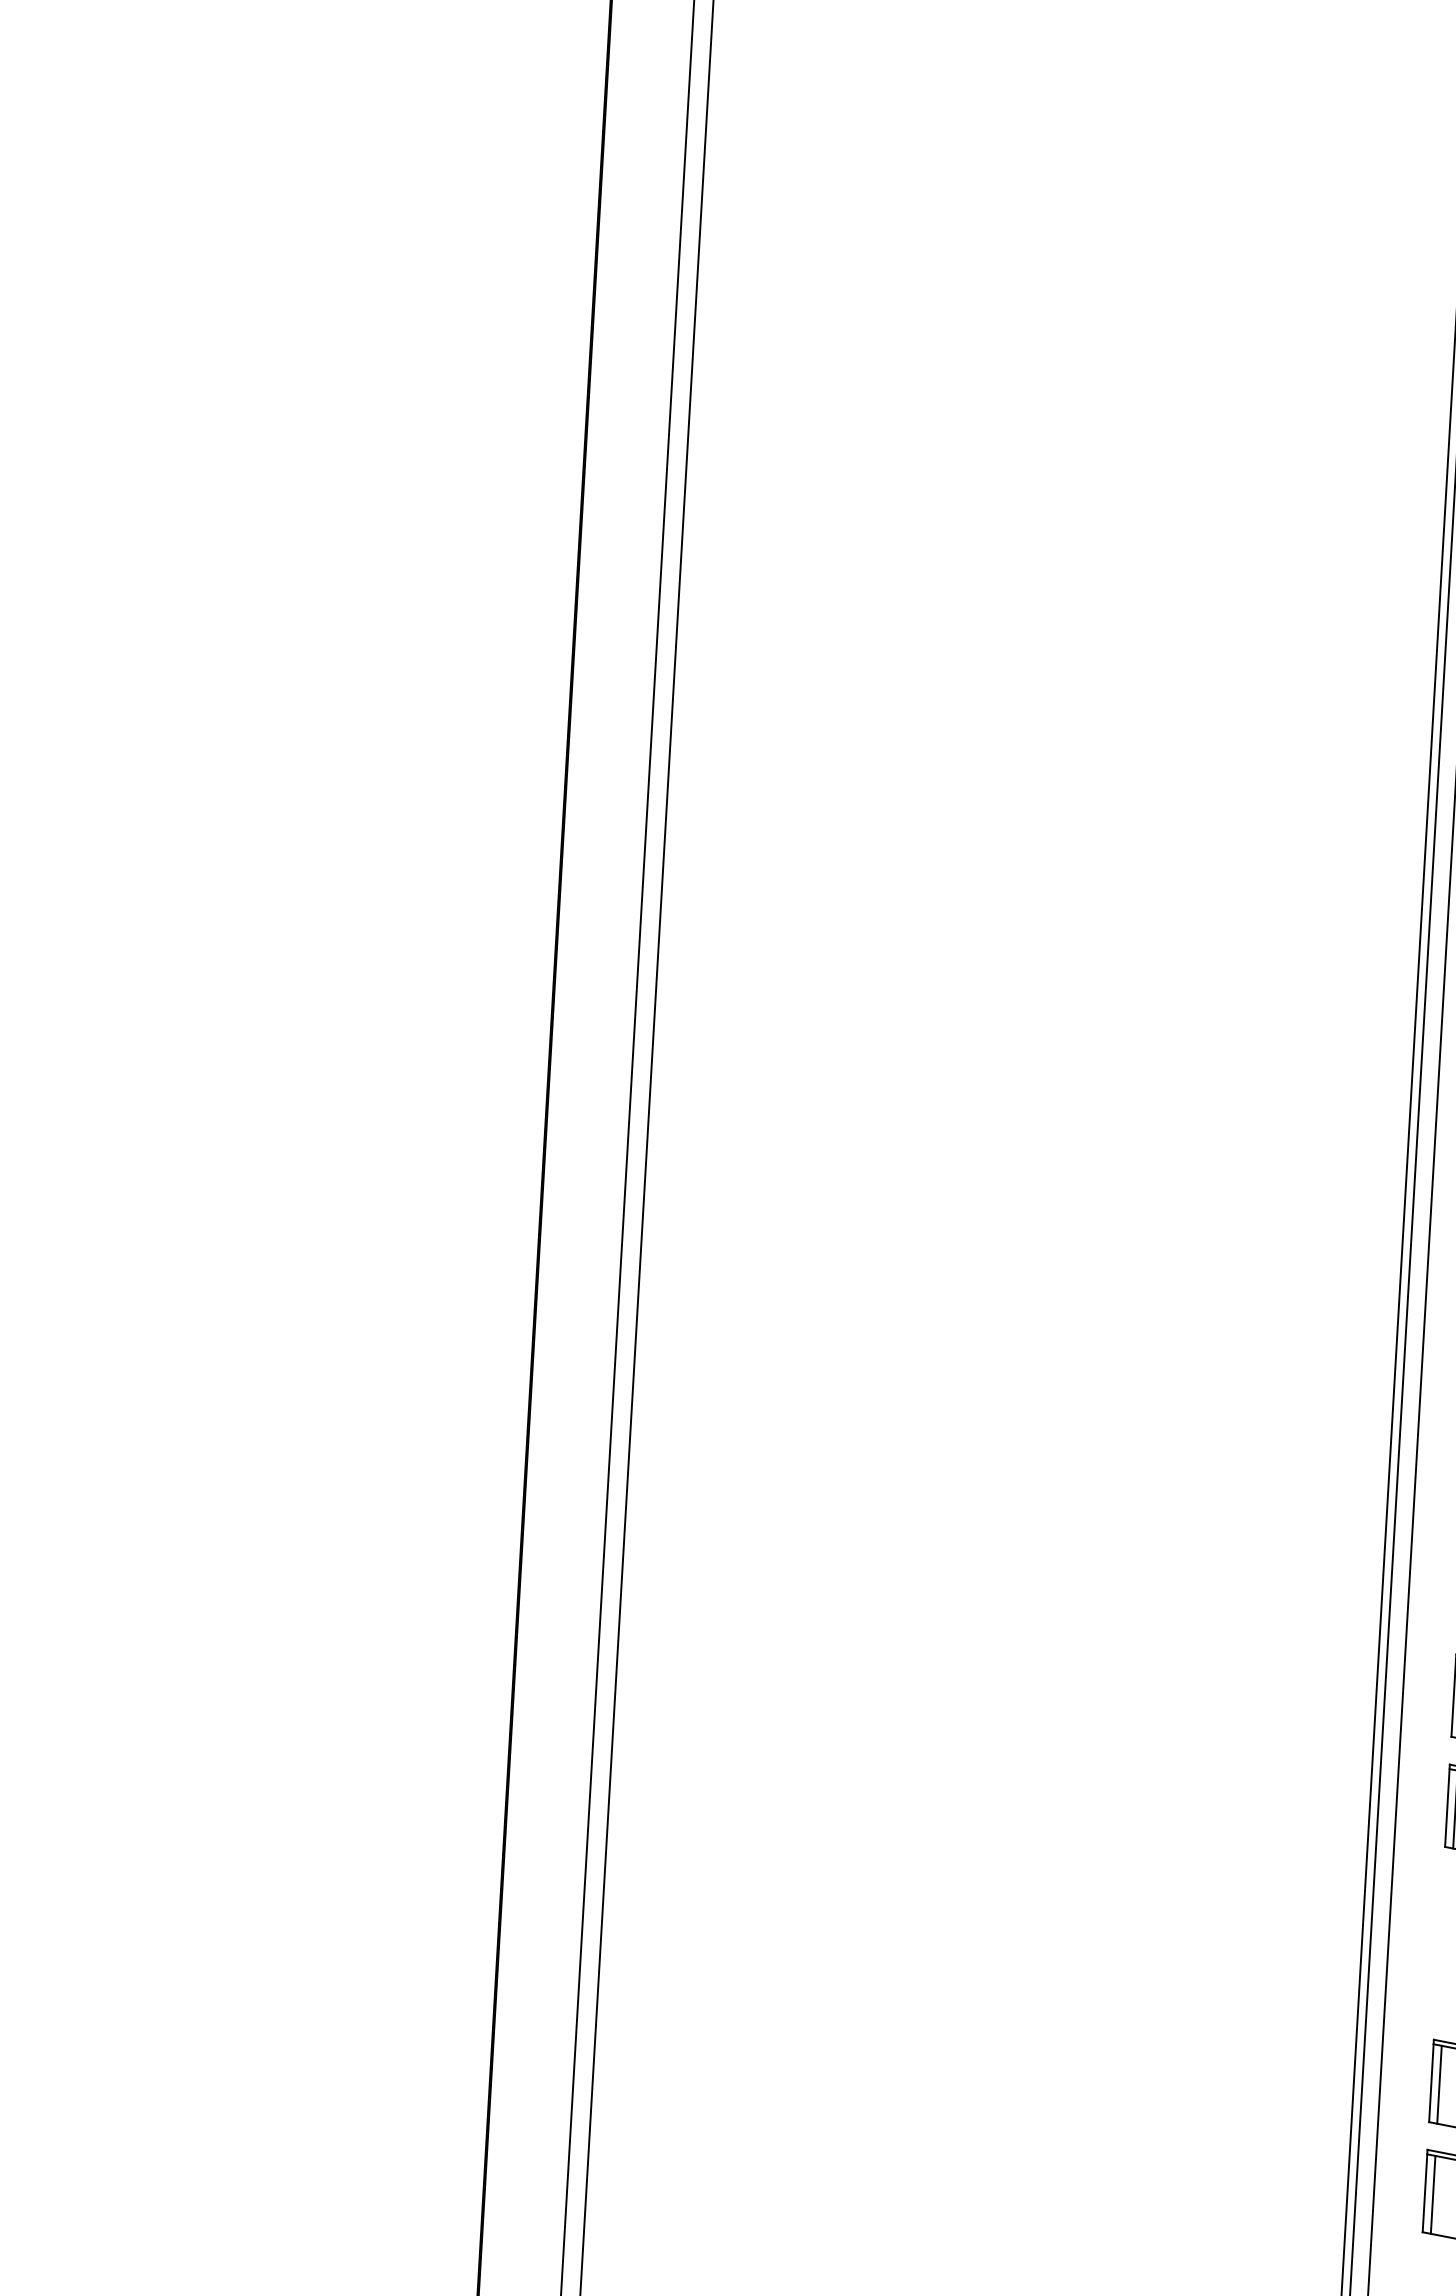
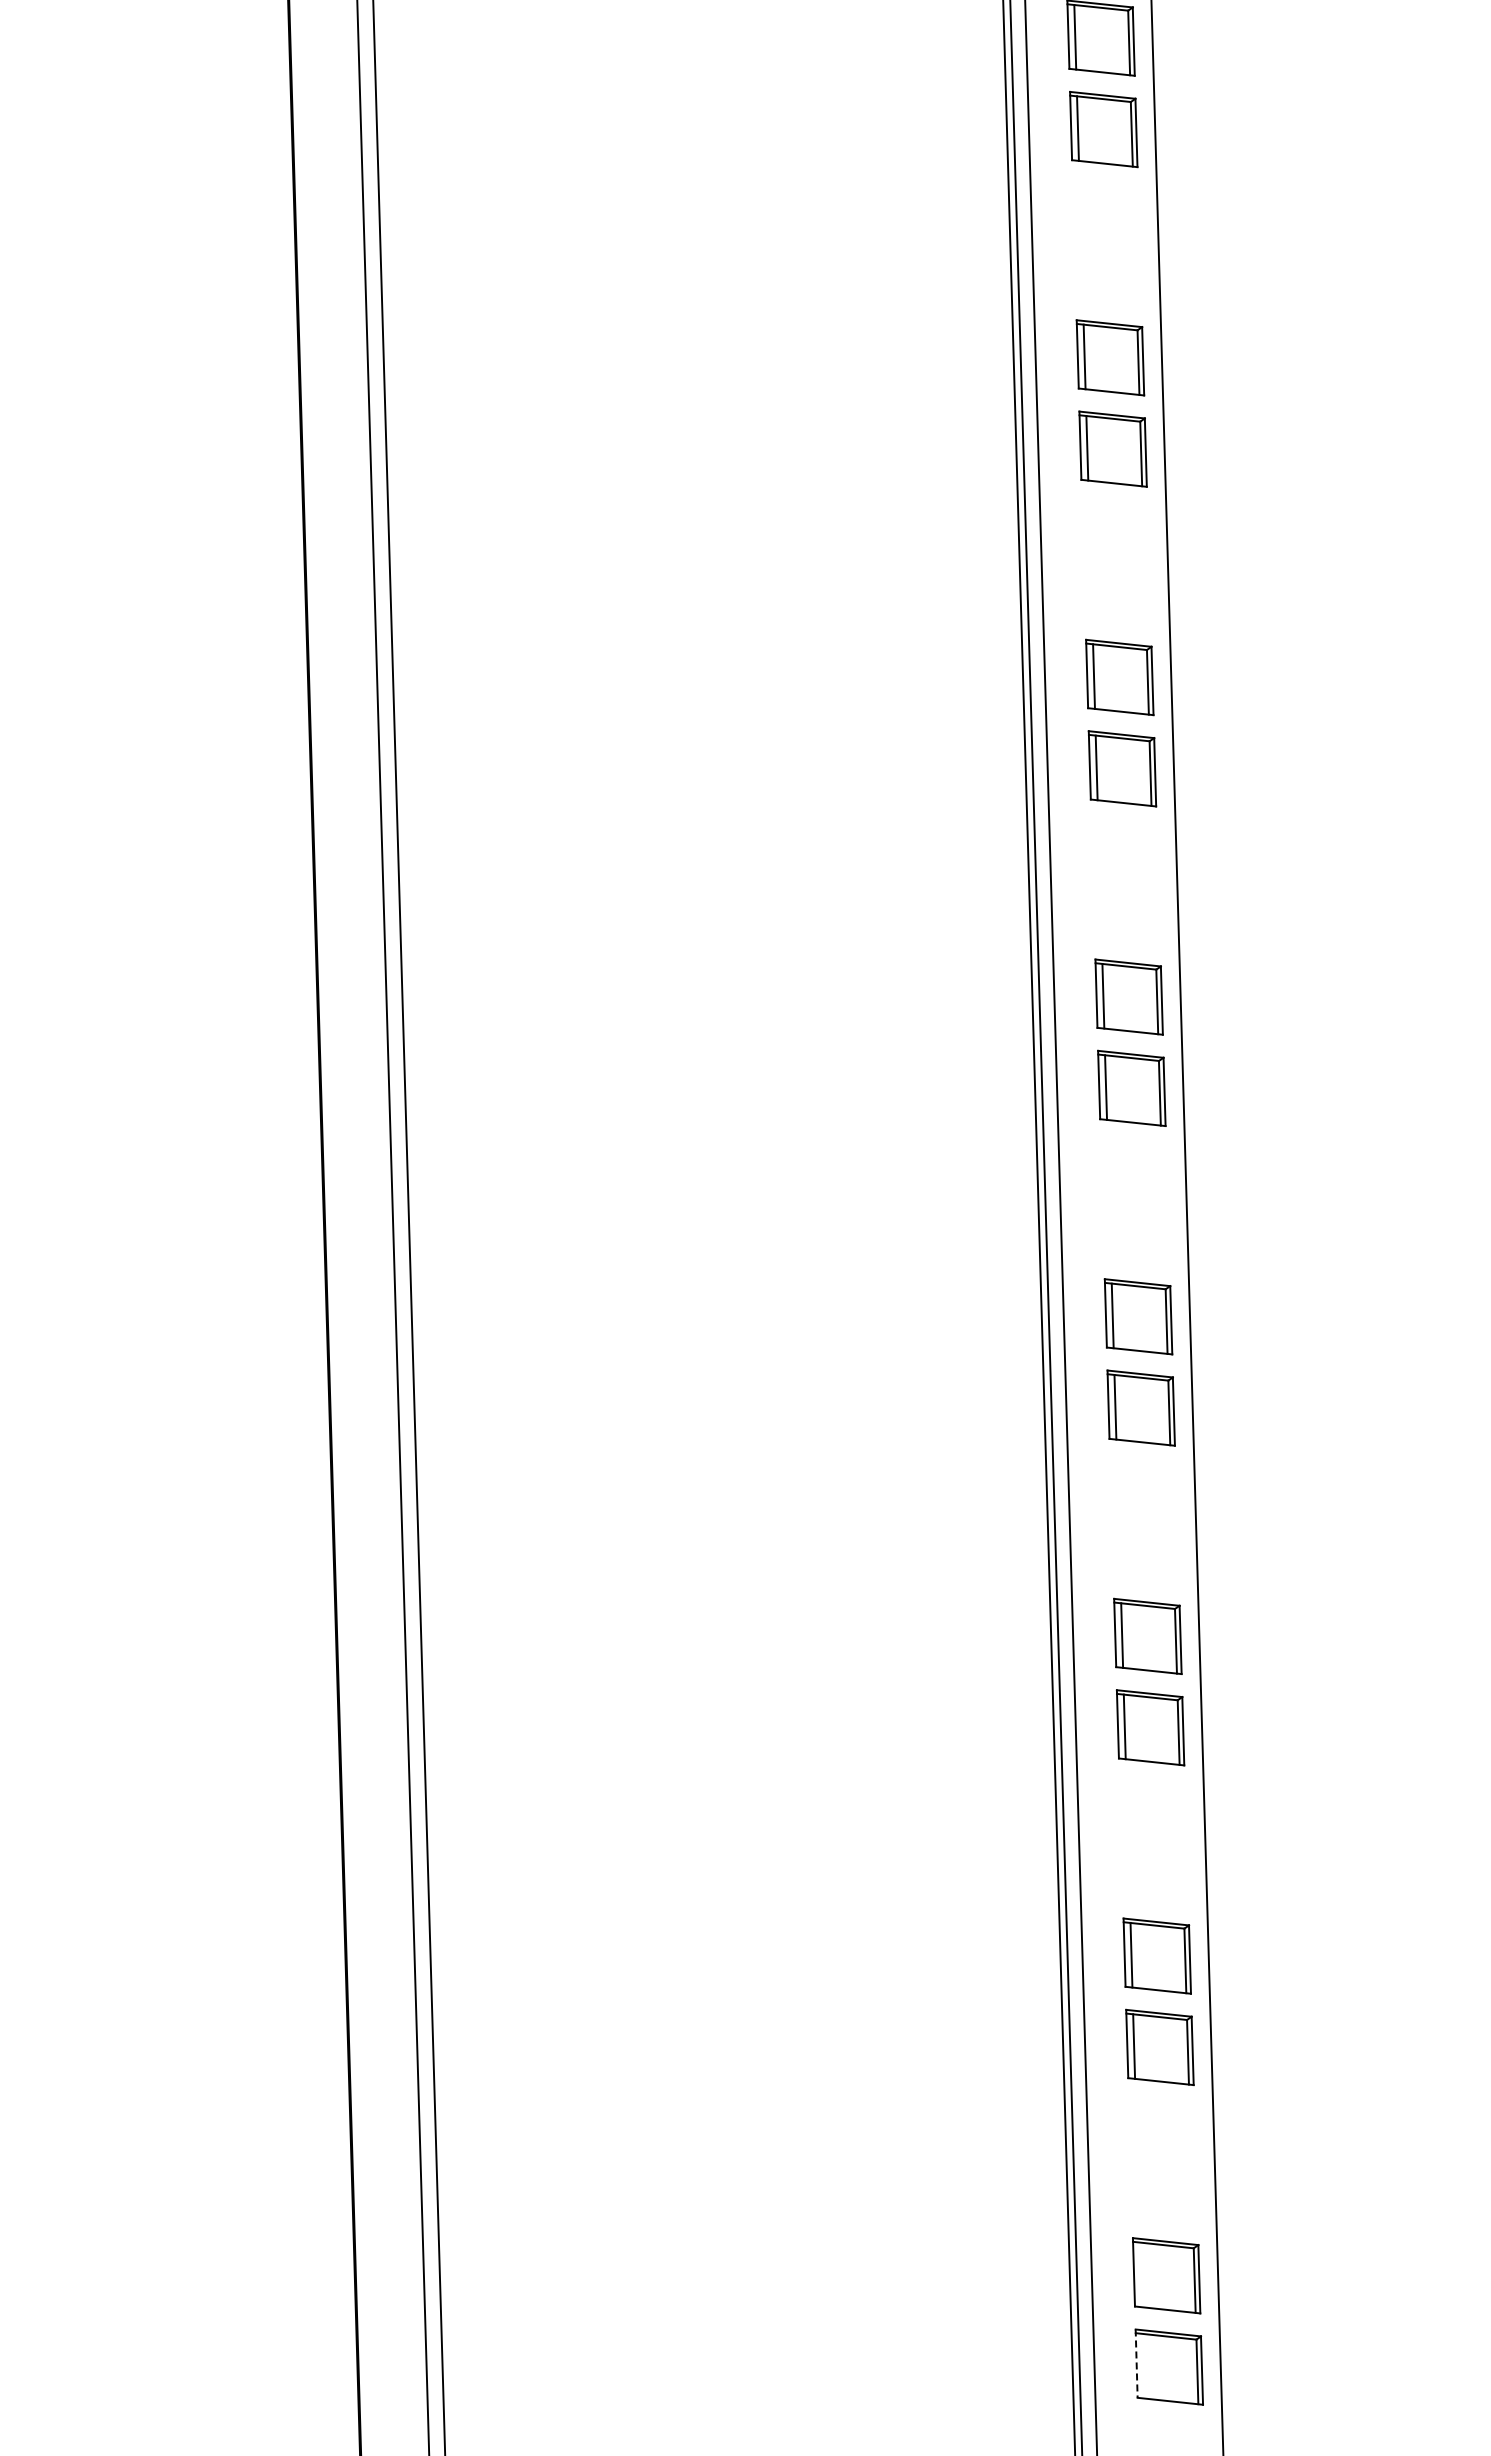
line: (1439, 2084) -> (1140, 2274), removed
line: (1424, 2192) -> (1136, 2364), solid -> dashed
line: (1433, 2193) -> (1143, 2365), removed

